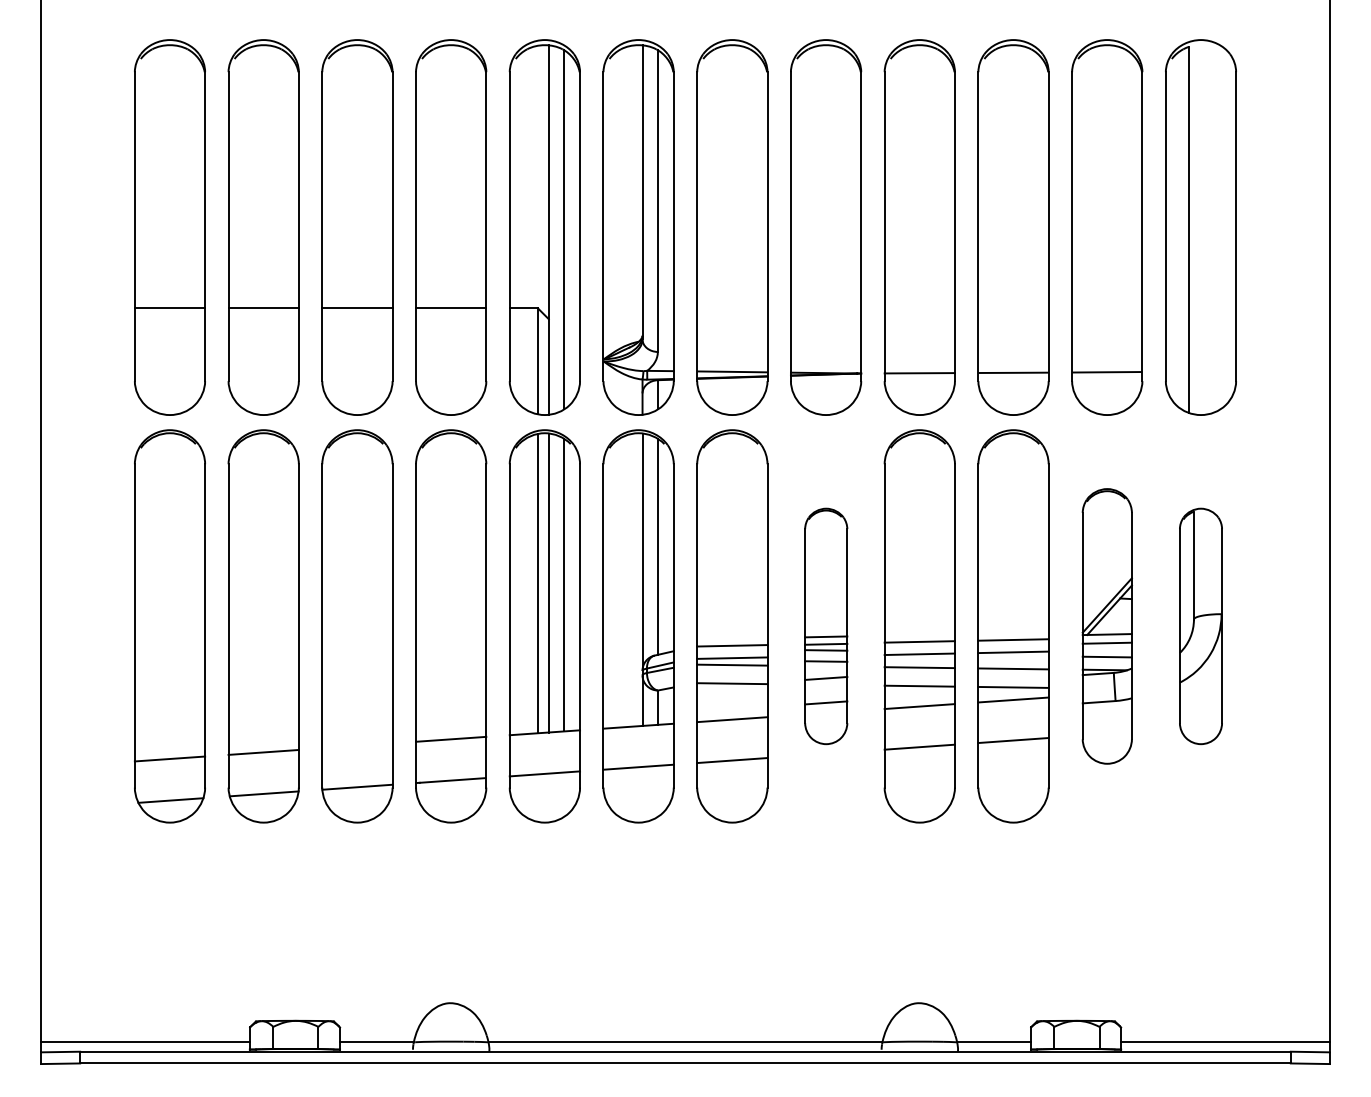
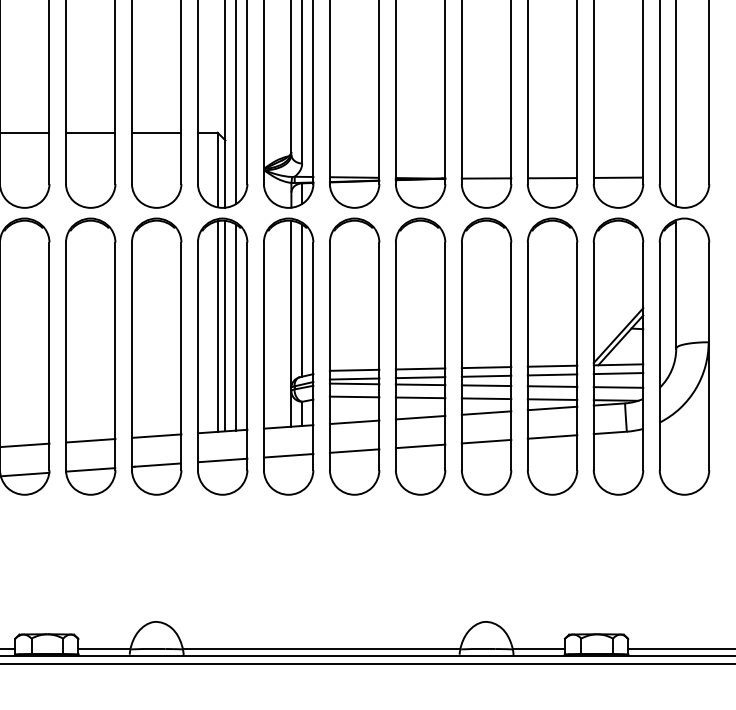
part: (826, 626) -> (420, 356), size x1.67
part: (1107, 626) -> (618, 356), size x1.43
part: (1200, 626) -> (684, 356), size x1.67
line: (357, 745) -> (90, 440), added

